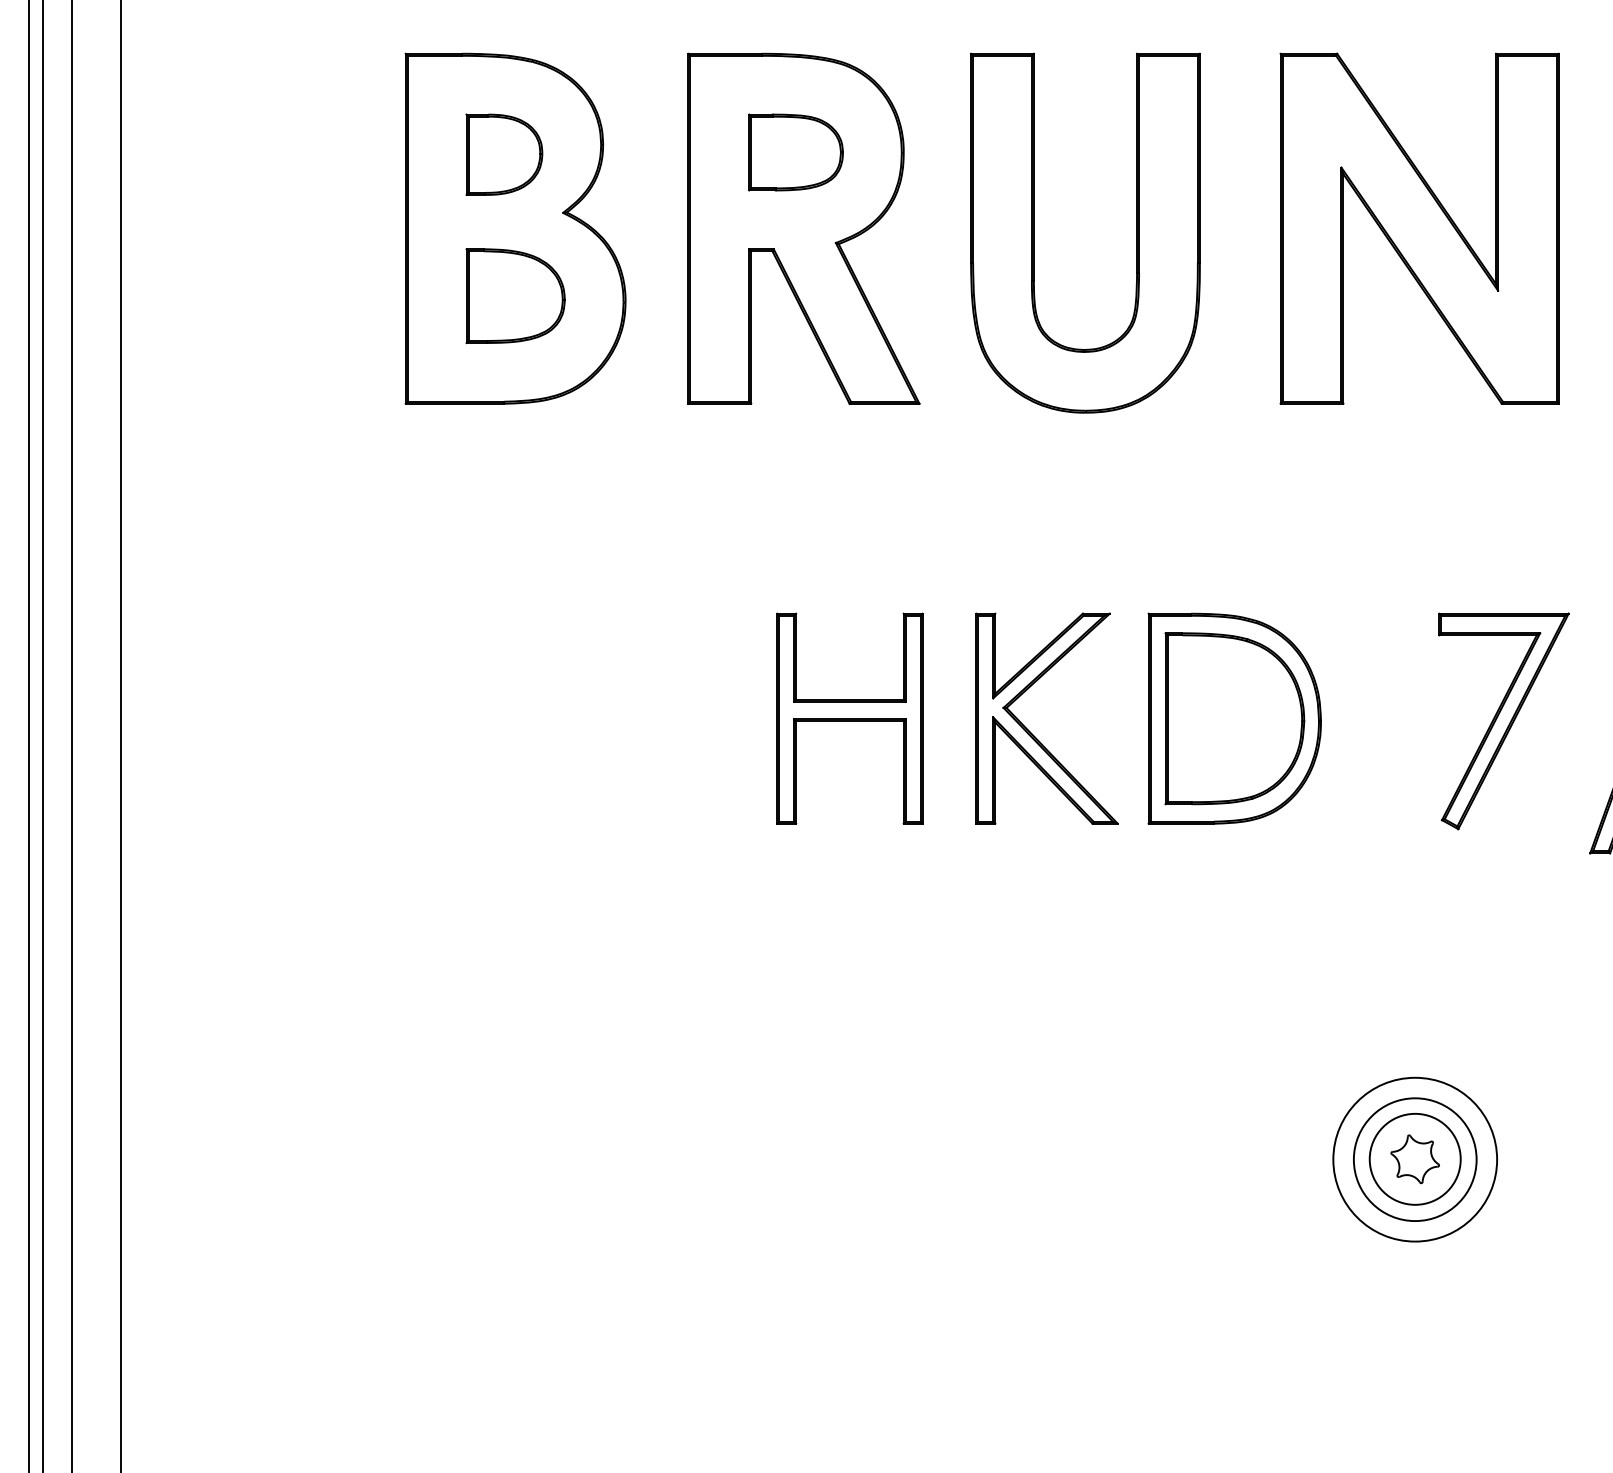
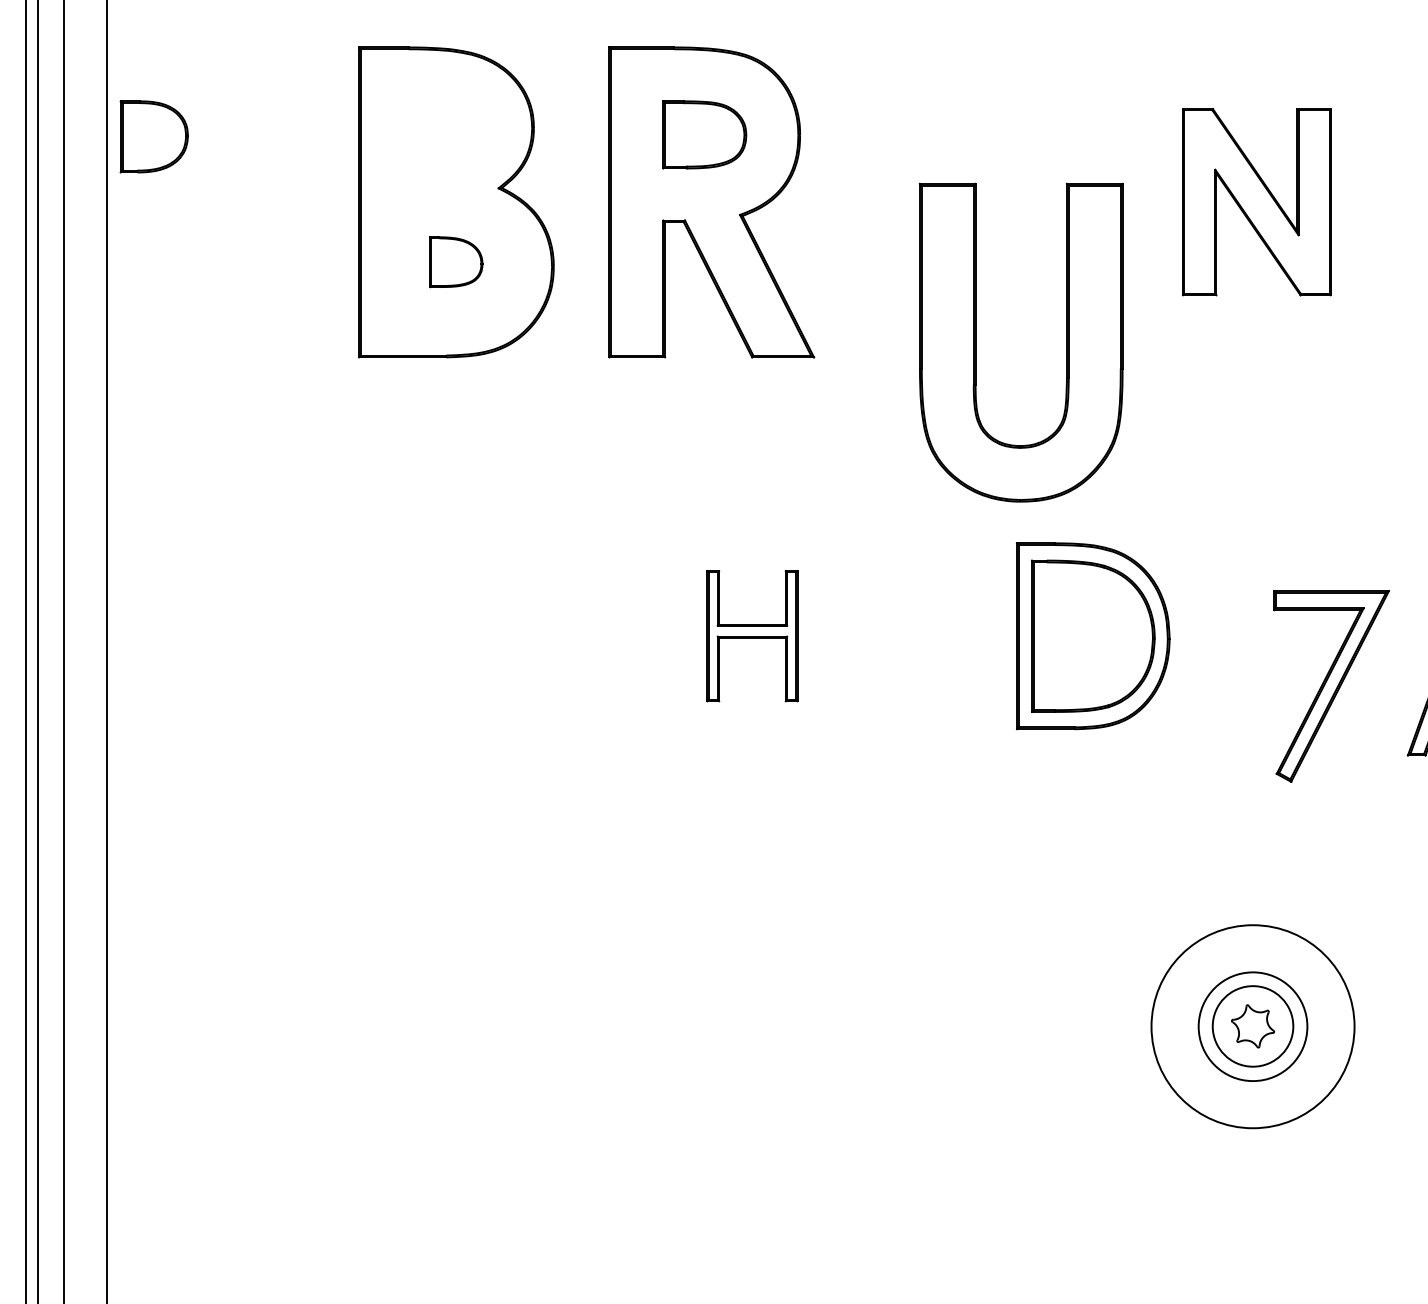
part: (504, 154) -> (154, 136), moved
part: (1419, 228) -> (1256, 202), size x0.6
part: (1034, 232) -> (976, 342), moved
part: (515, 296) -> (456, 262), size x0.6
part: (849, 718) -> (752, 636), size x0.7
part: (1503, 721) -> (1331, 686), moved
part: (1031, 732) -> (913, 648), removed
circle: (1415, 1159) -> (1253, 1026), size x1.4

